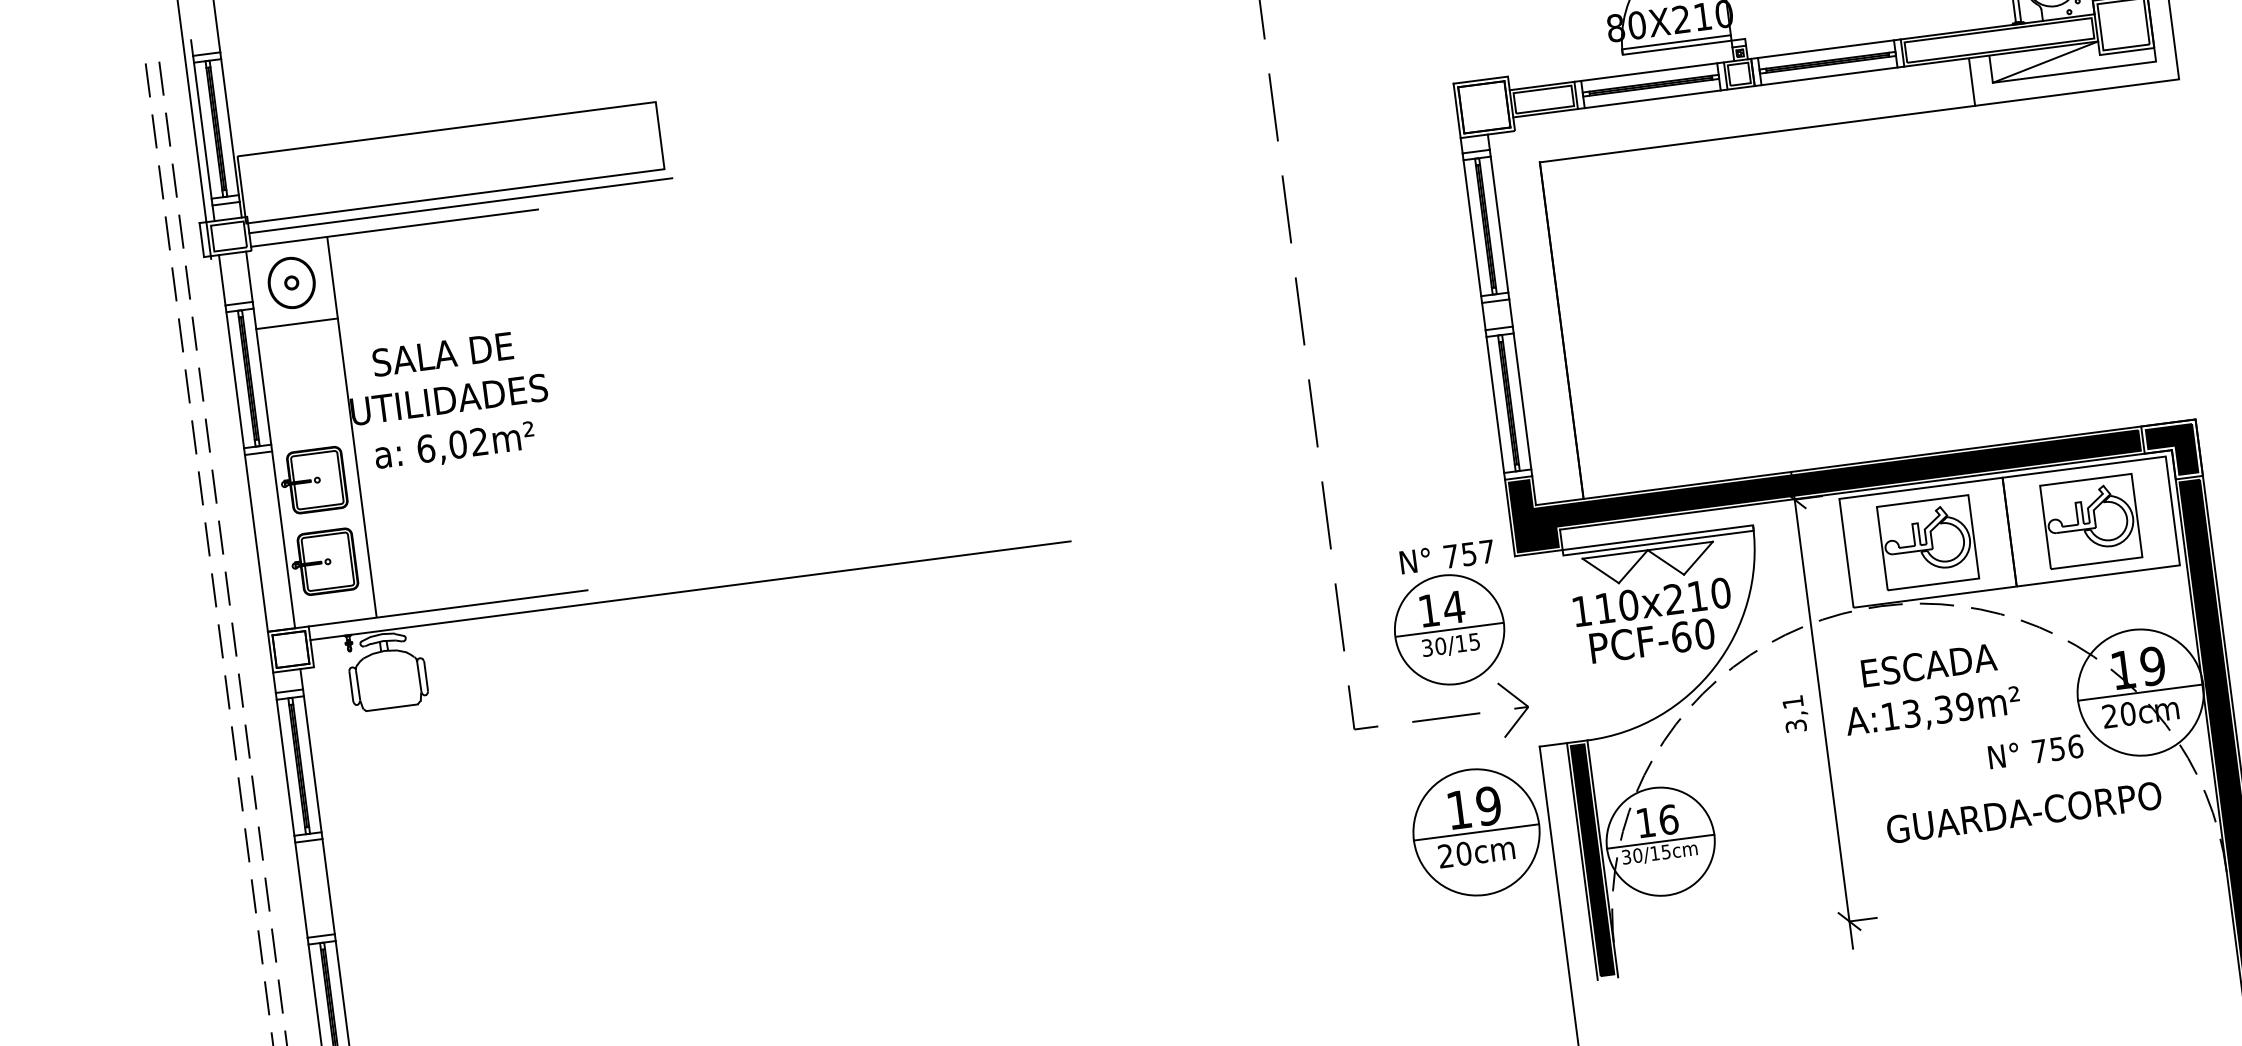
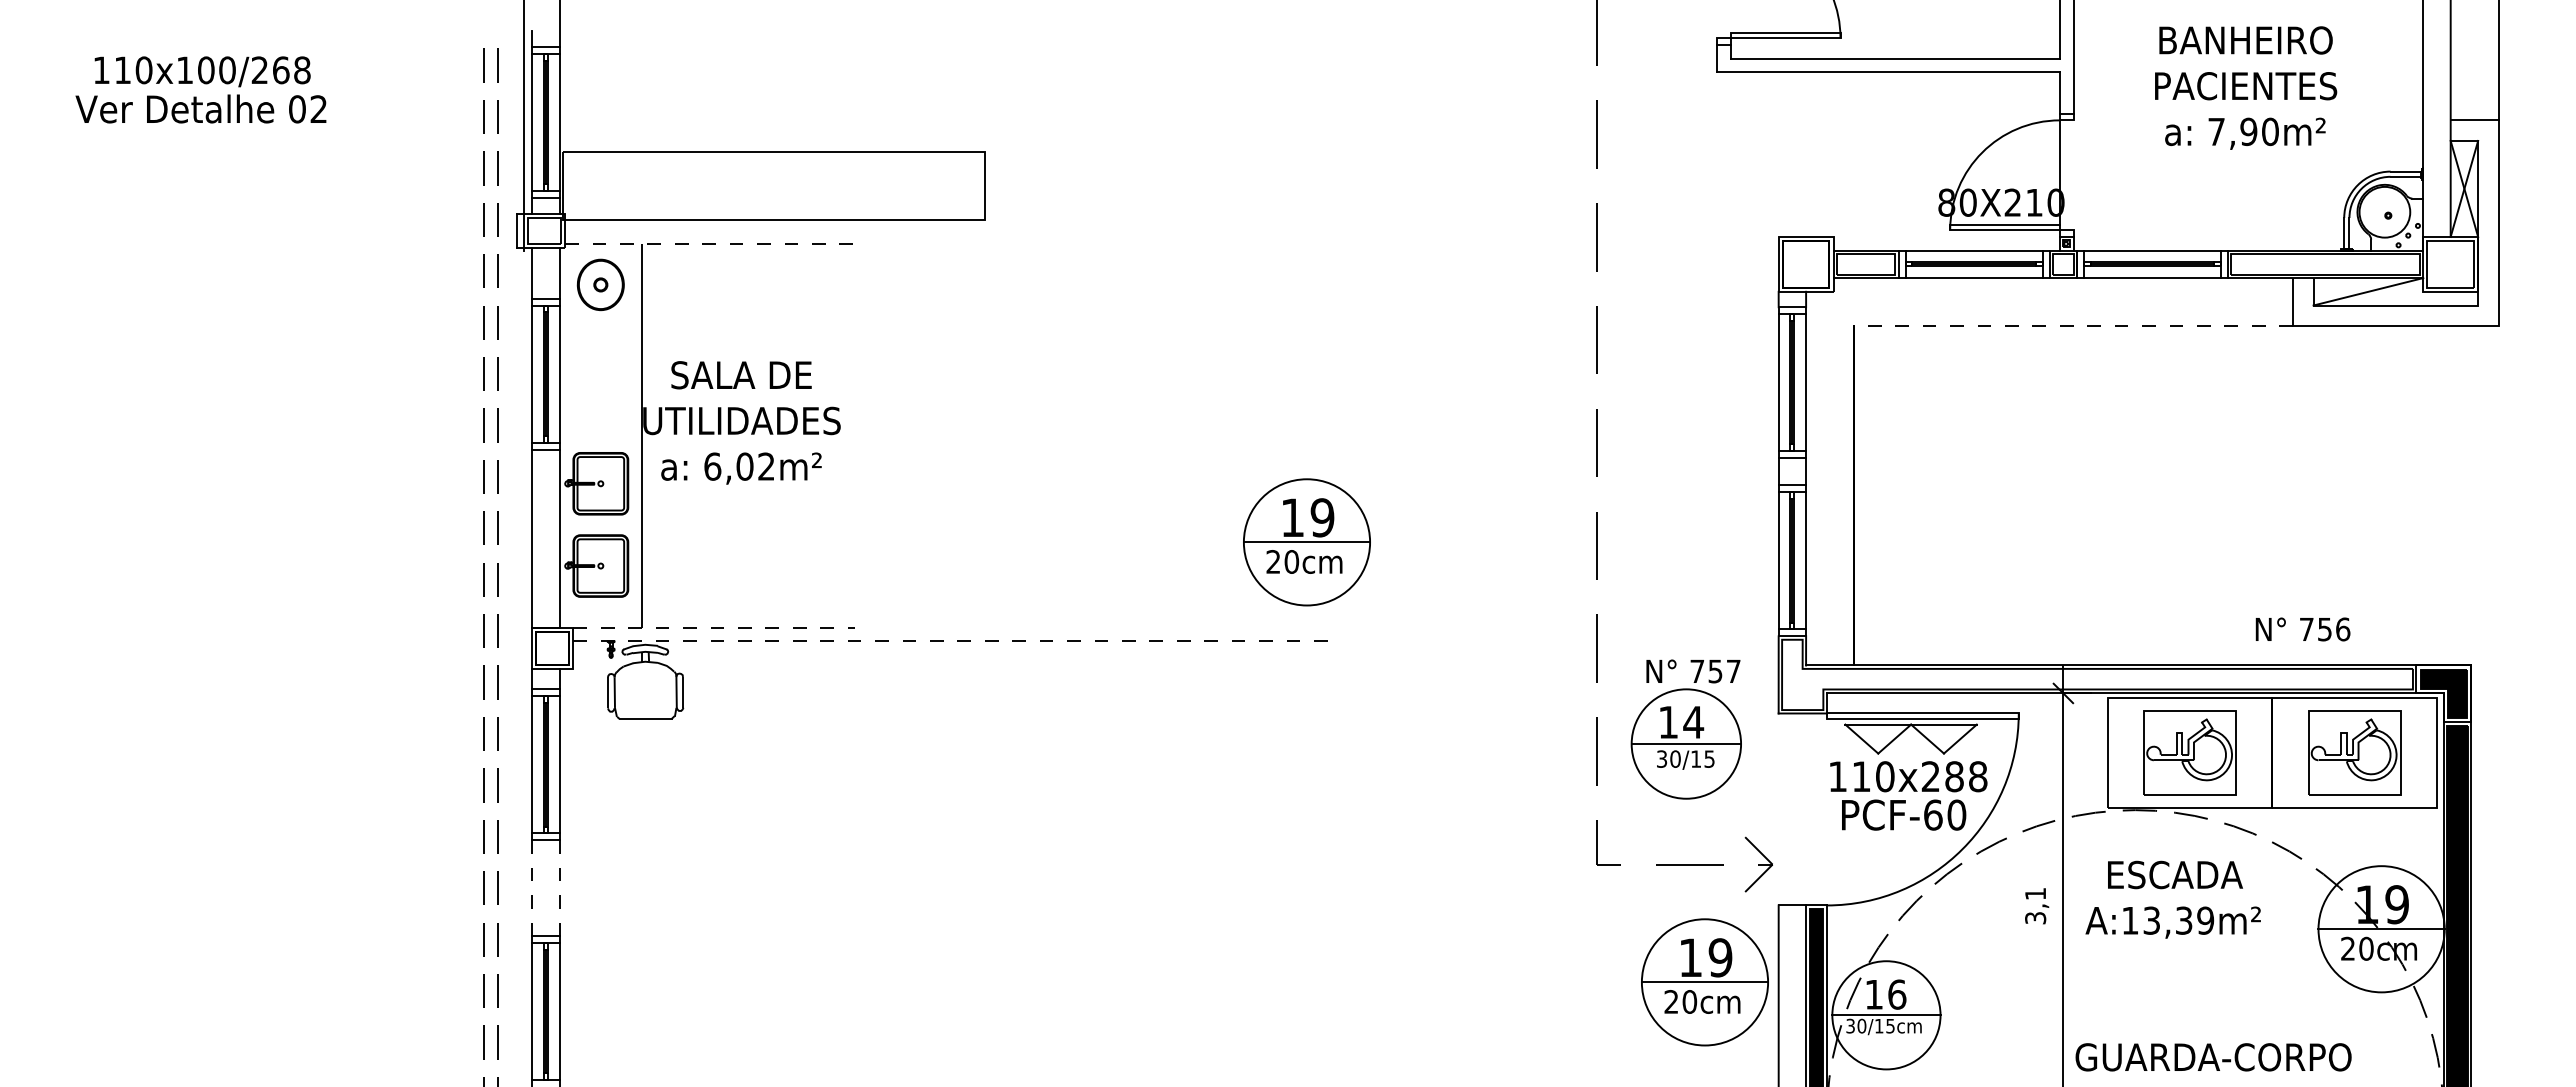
line: (1757, 134) -> (2073, 326), solid -> dashed
line: (460, 206) -> (778, 230), removed
line: (394, 227) -> (709, 243), solid -> dashed
line: (296, 324) -> (600, 326), removed
part: (1024, 447) -> (1306, 542), added
fill: (1826, 476) -> (2097, 674), removed
line: (691, 590) -> (957, 641), solid -> dashed
text: (1709, 594) -> (1966, 776), 110x210 -> 110x288
line: (447, 608) -> (713, 627), solid -> dashed
part: (1446, 615) -> (1685, 729), moved
text: (2035, 751) -> (2302, 629), moved
text: (2024, 812) -> (2213, 1057), moved
line: (328, 886) -> (559, 888), solid -> dashed
line: (301, 890) -> (532, 888), solid -> dashed

